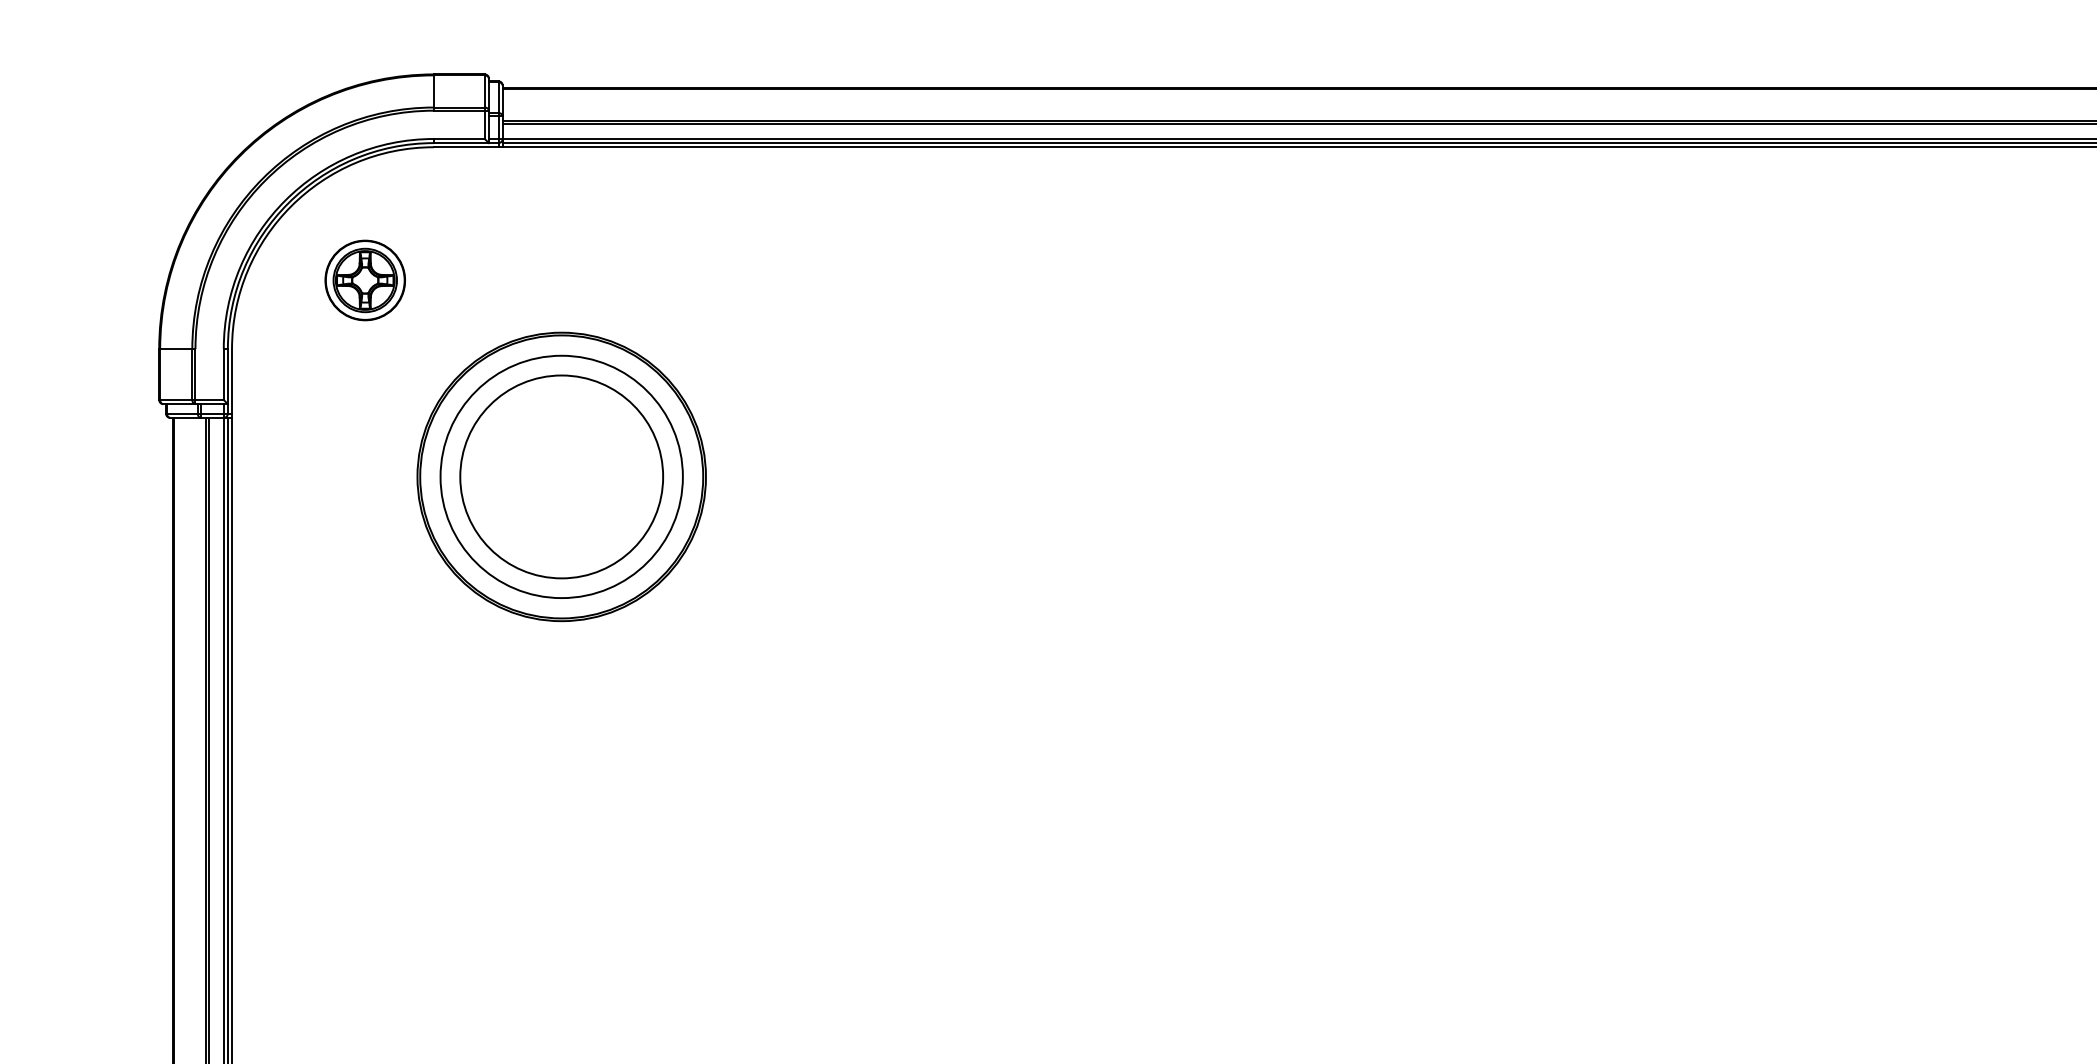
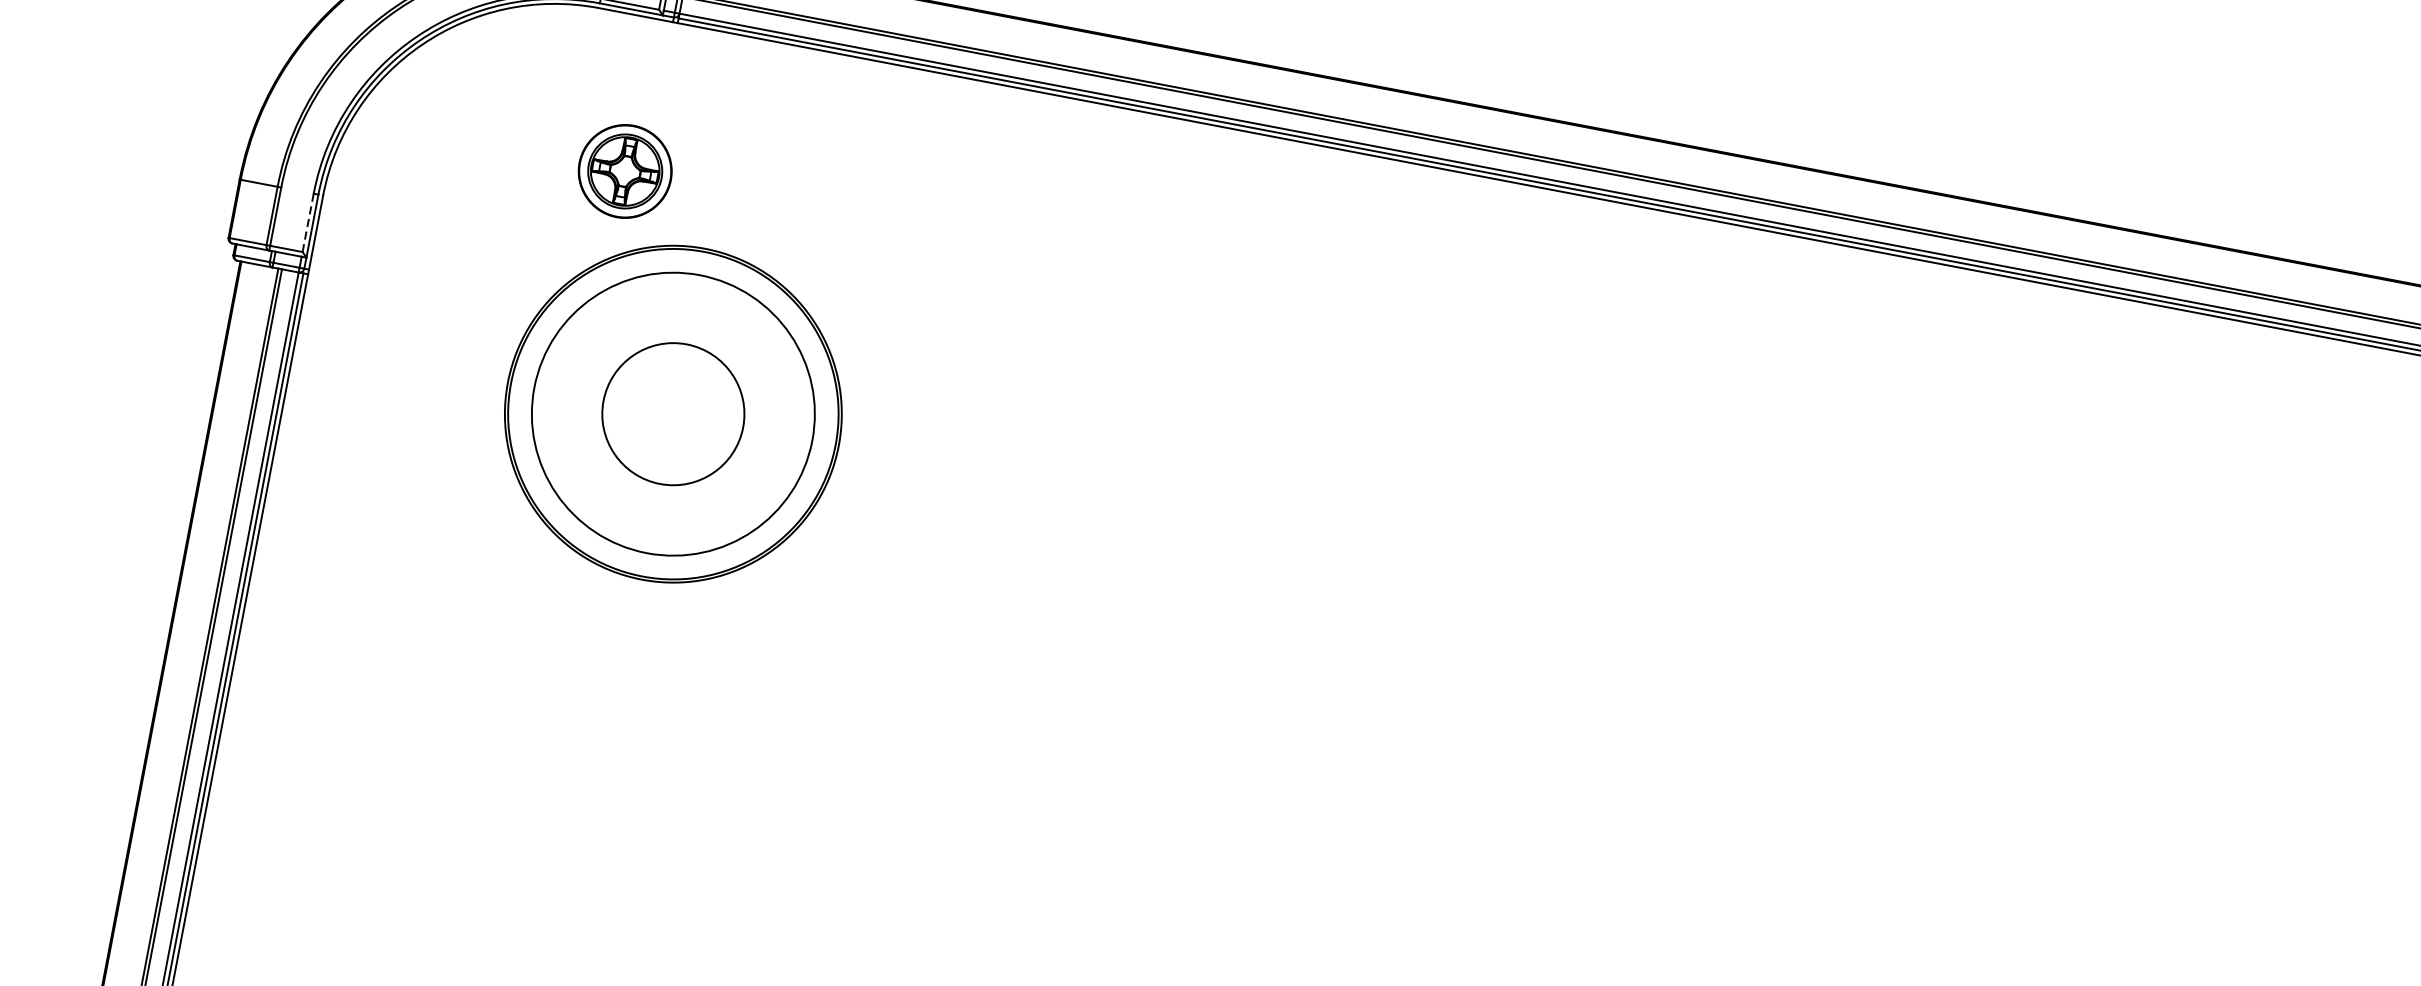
part: (364, 280) -> (624, 171), moved
line: (223, 375) -> (307, 223), solid -> dashed
circle: (561, 476) -> (673, 413), size x0.6

